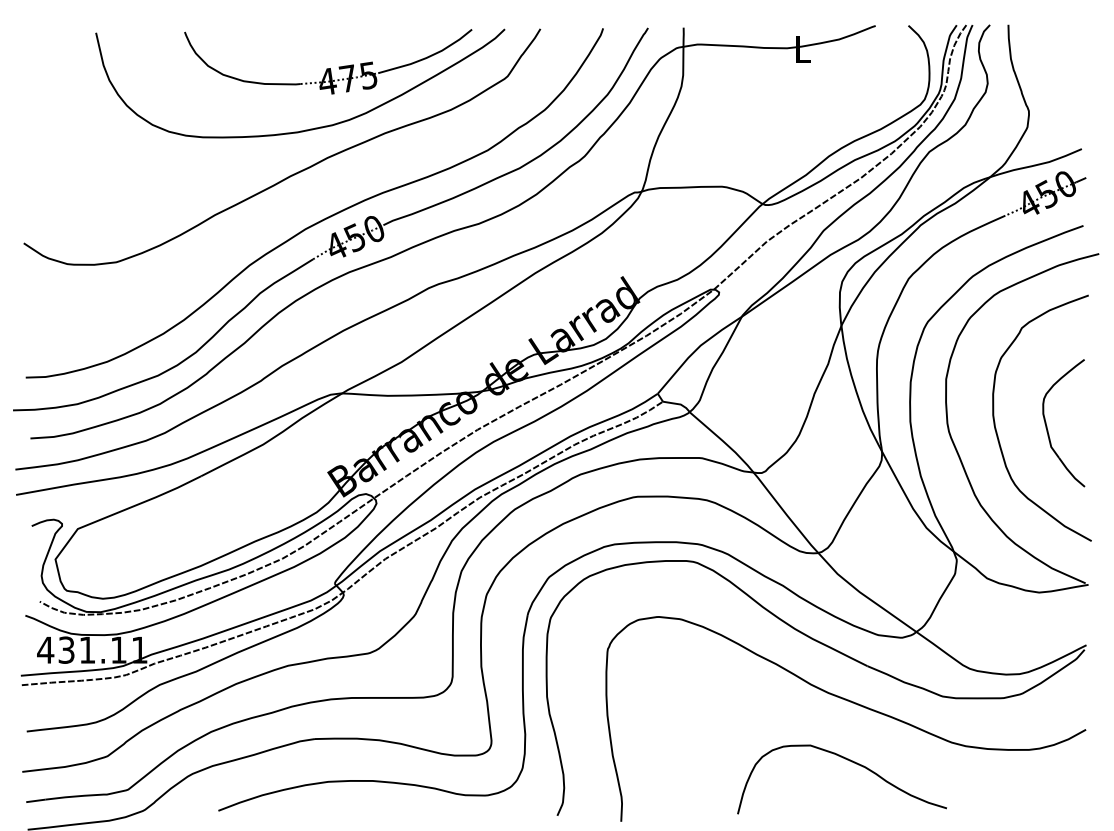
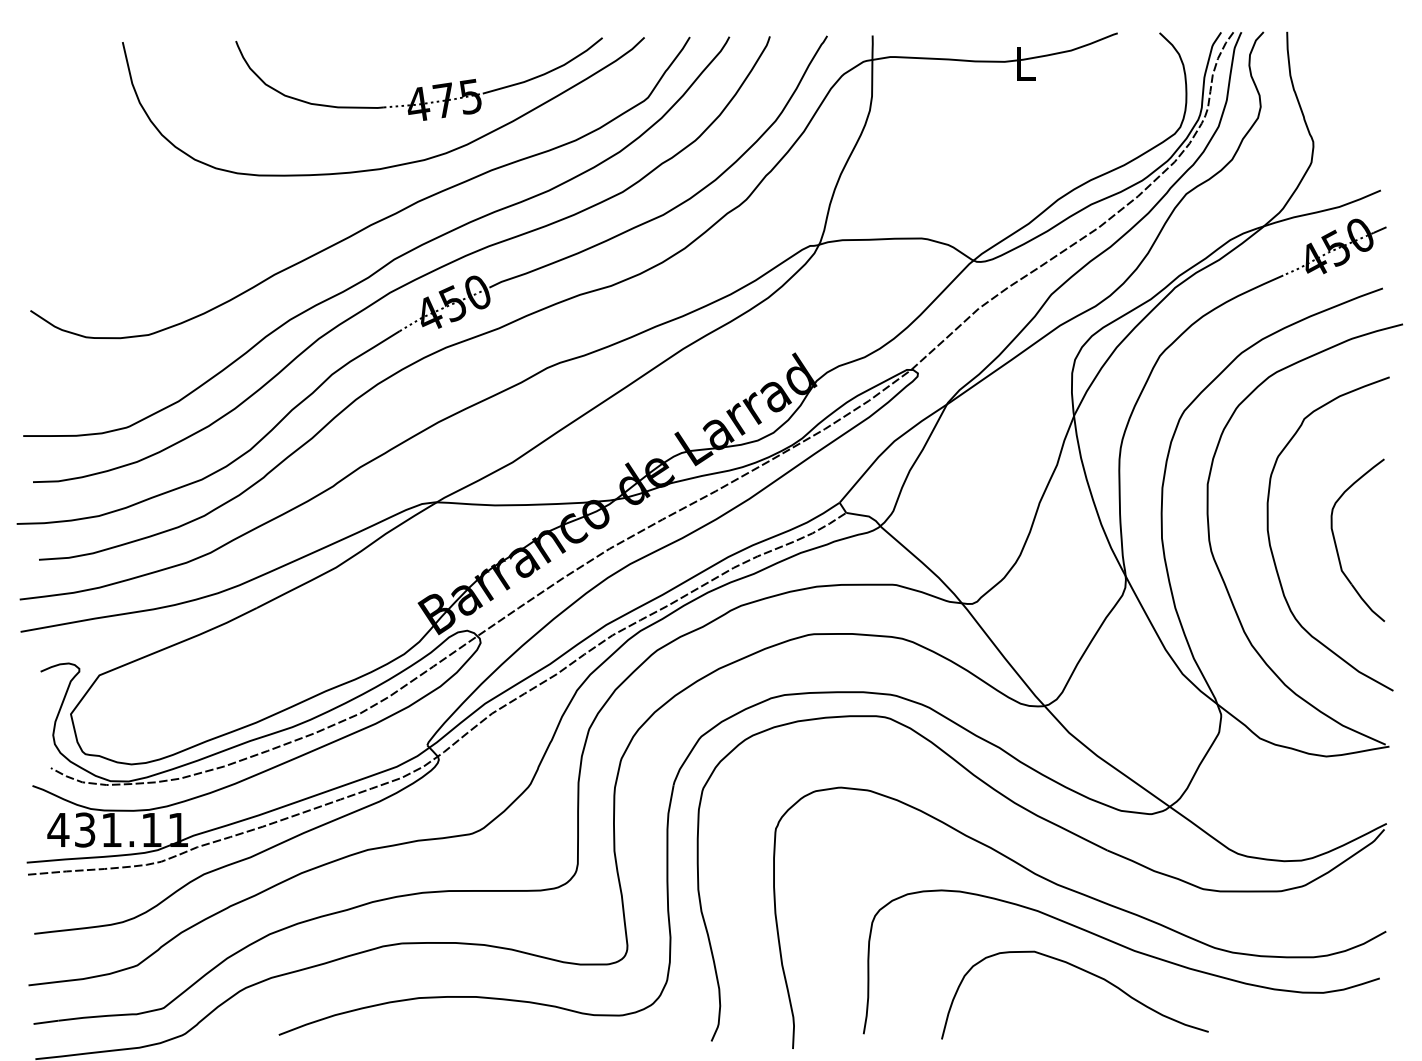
curve: (306, 203) -> (391, 259), added
curve: (882, 743) -> (1126, 949), added

